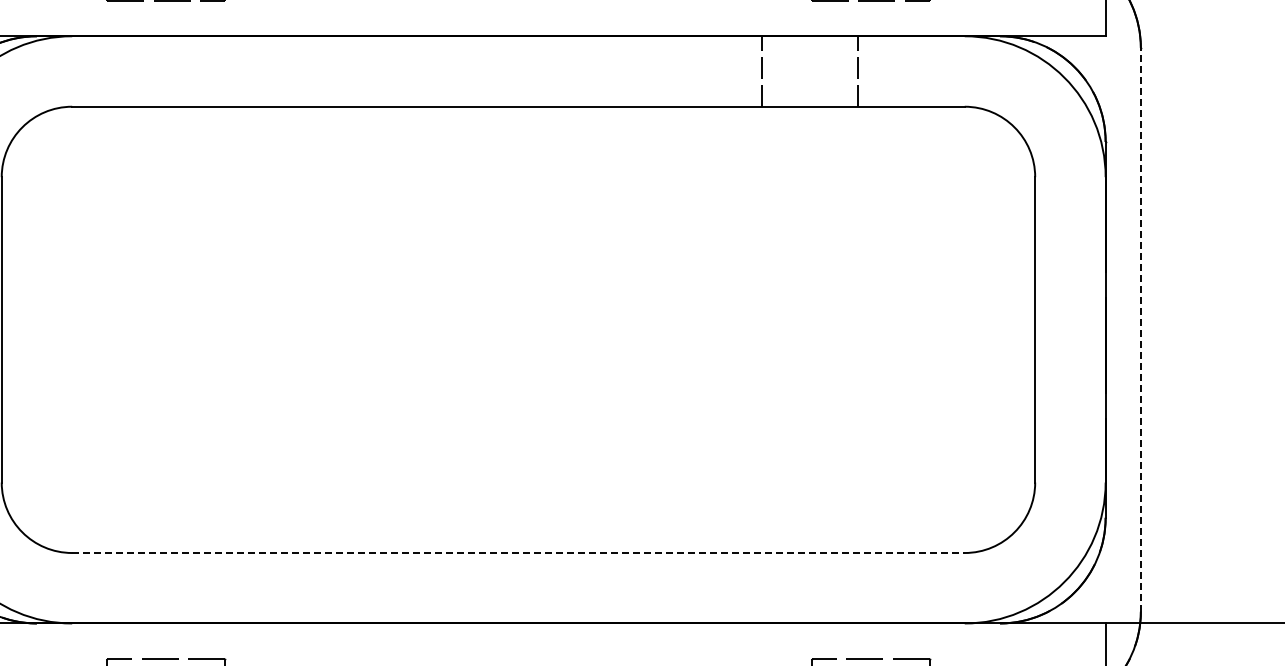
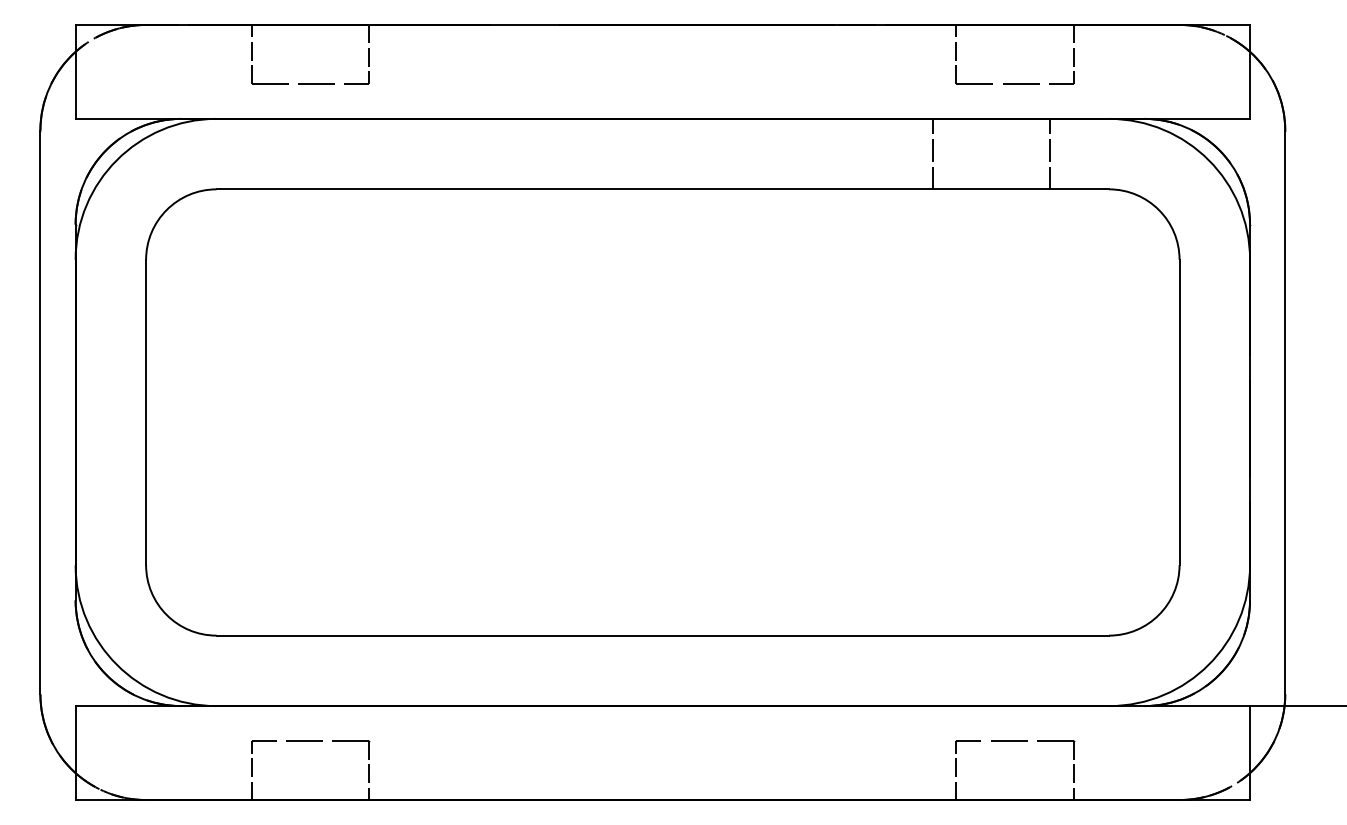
line: (761, 70) -> (932, 153), moved
line: (858, 70) -> (1050, 153), moved
line: (1141, 329) -> (1285, 412), dashed -> solid
line: (519, 552) -> (663, 635), dashed -> solid

